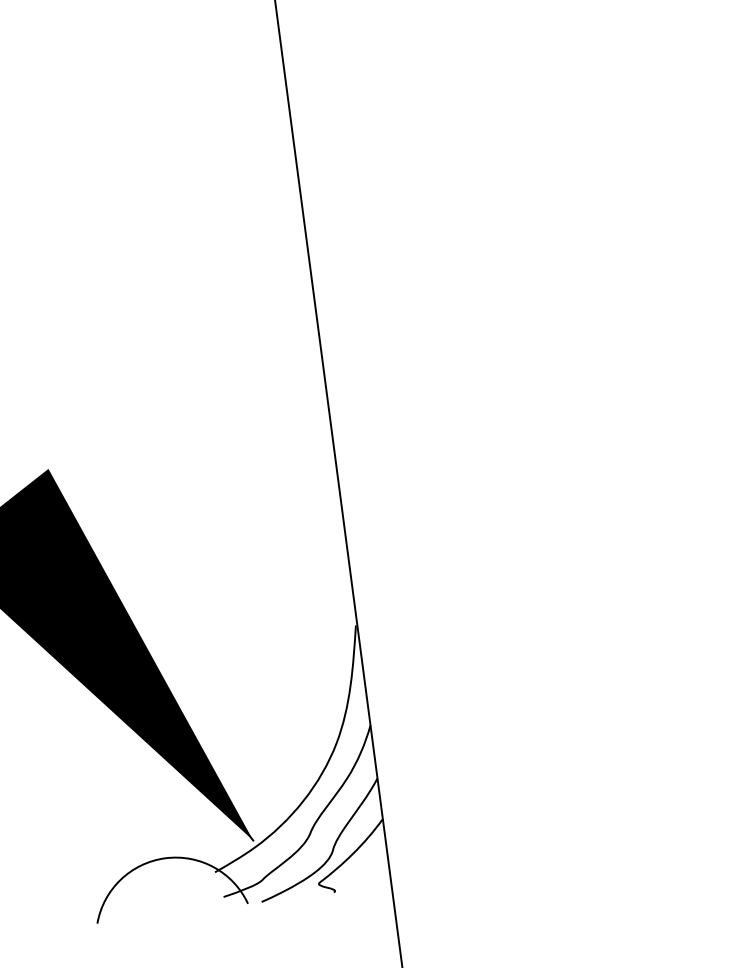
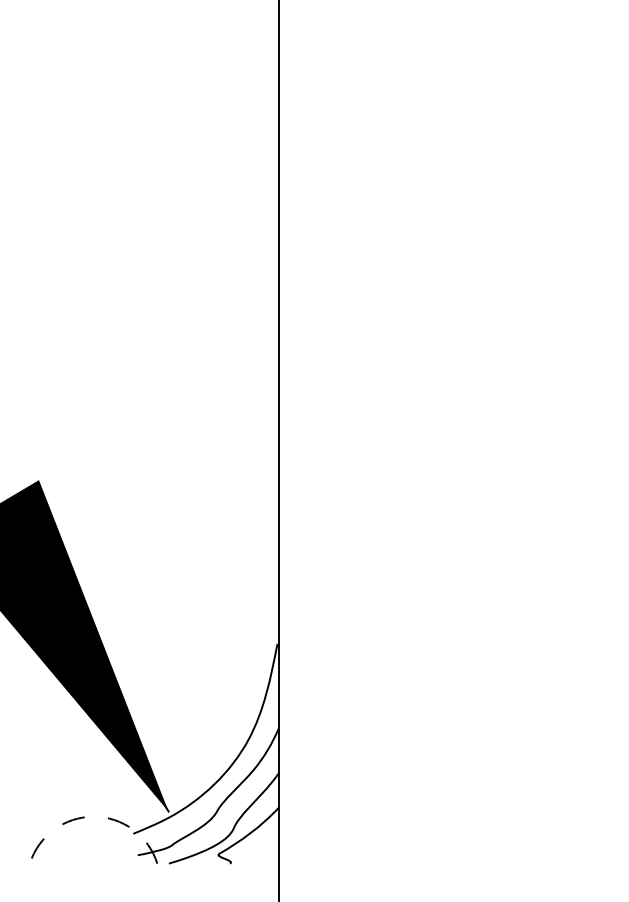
arc: (165, 858) -> (93, 816), solid -> dashed

